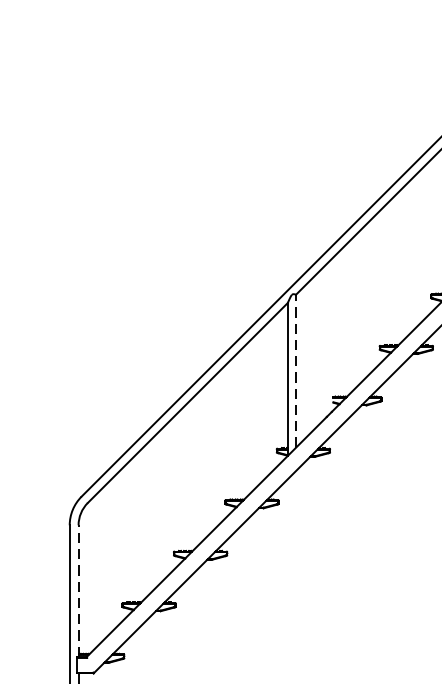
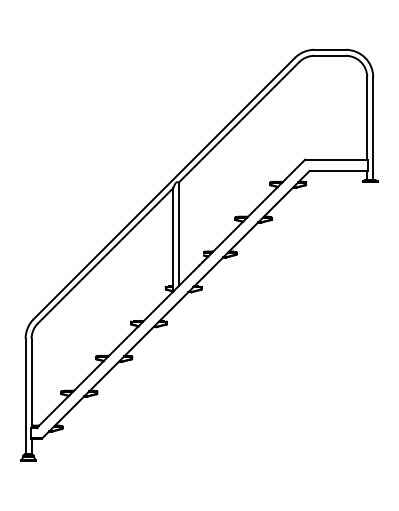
line: (295, 371) -> (178, 234), dashed -> solid
line: (78, 591) -> (31, 383), dashed -> solid

